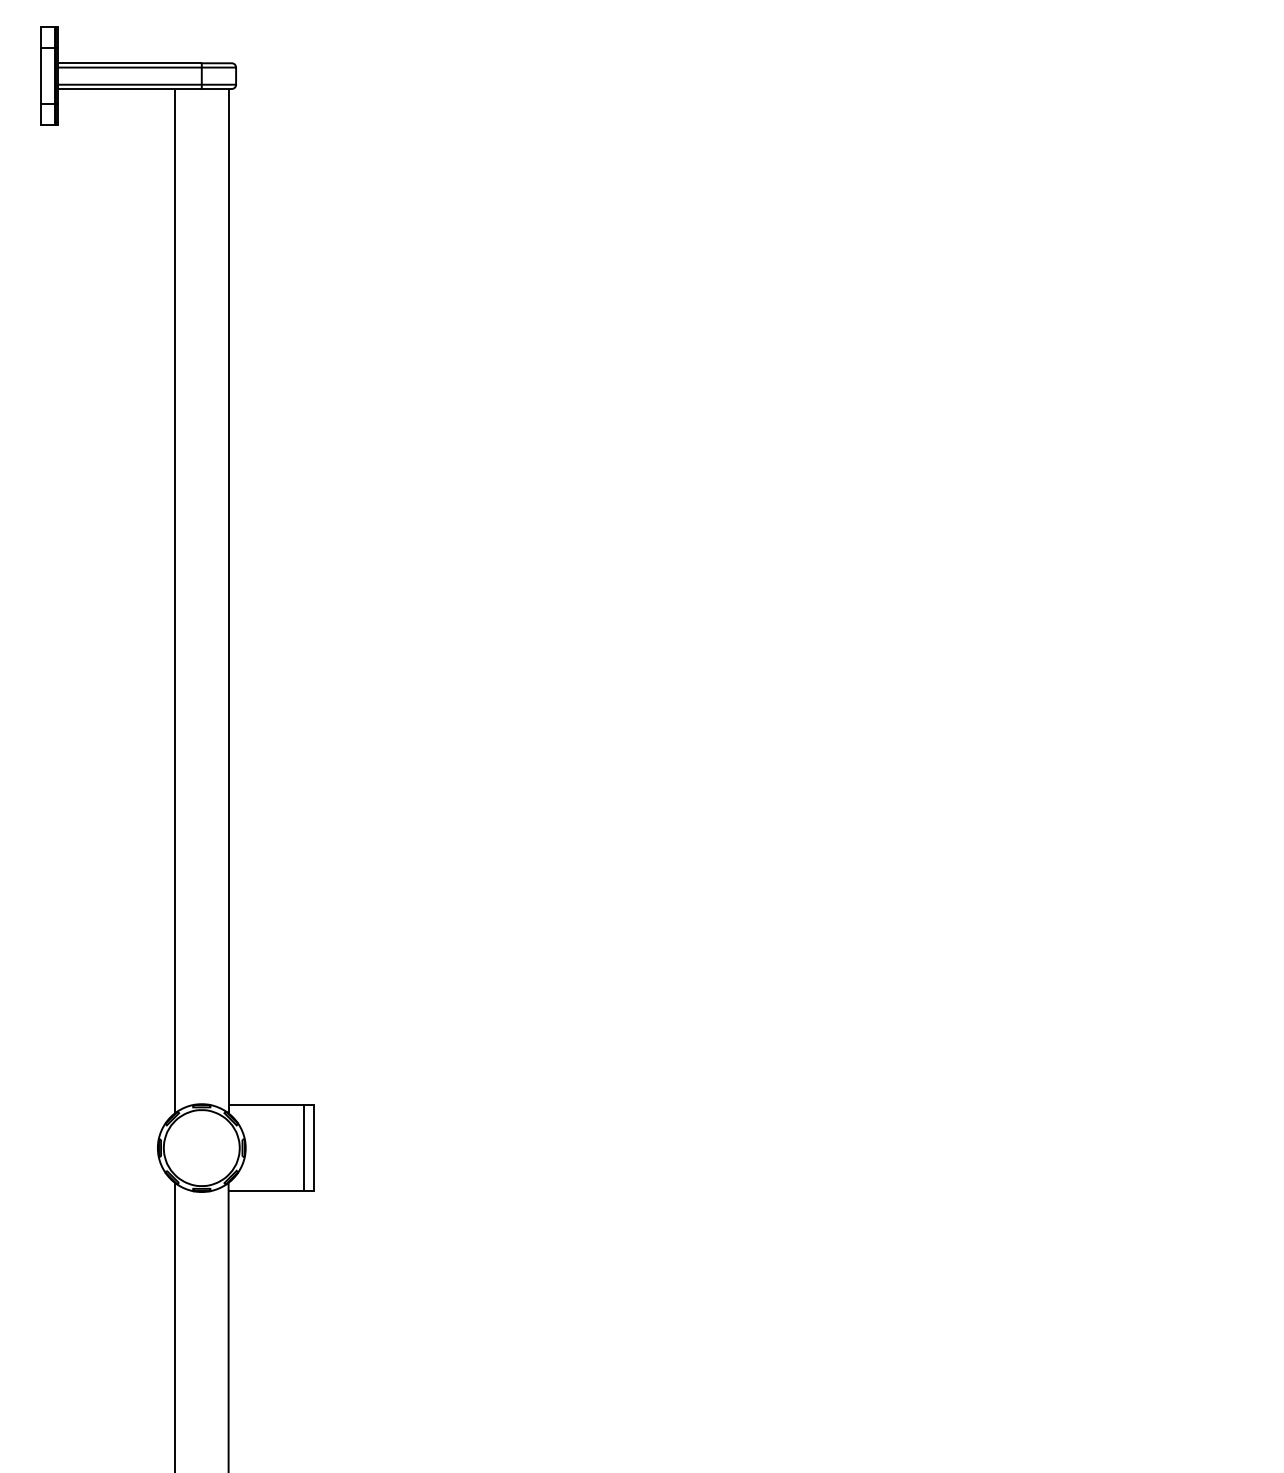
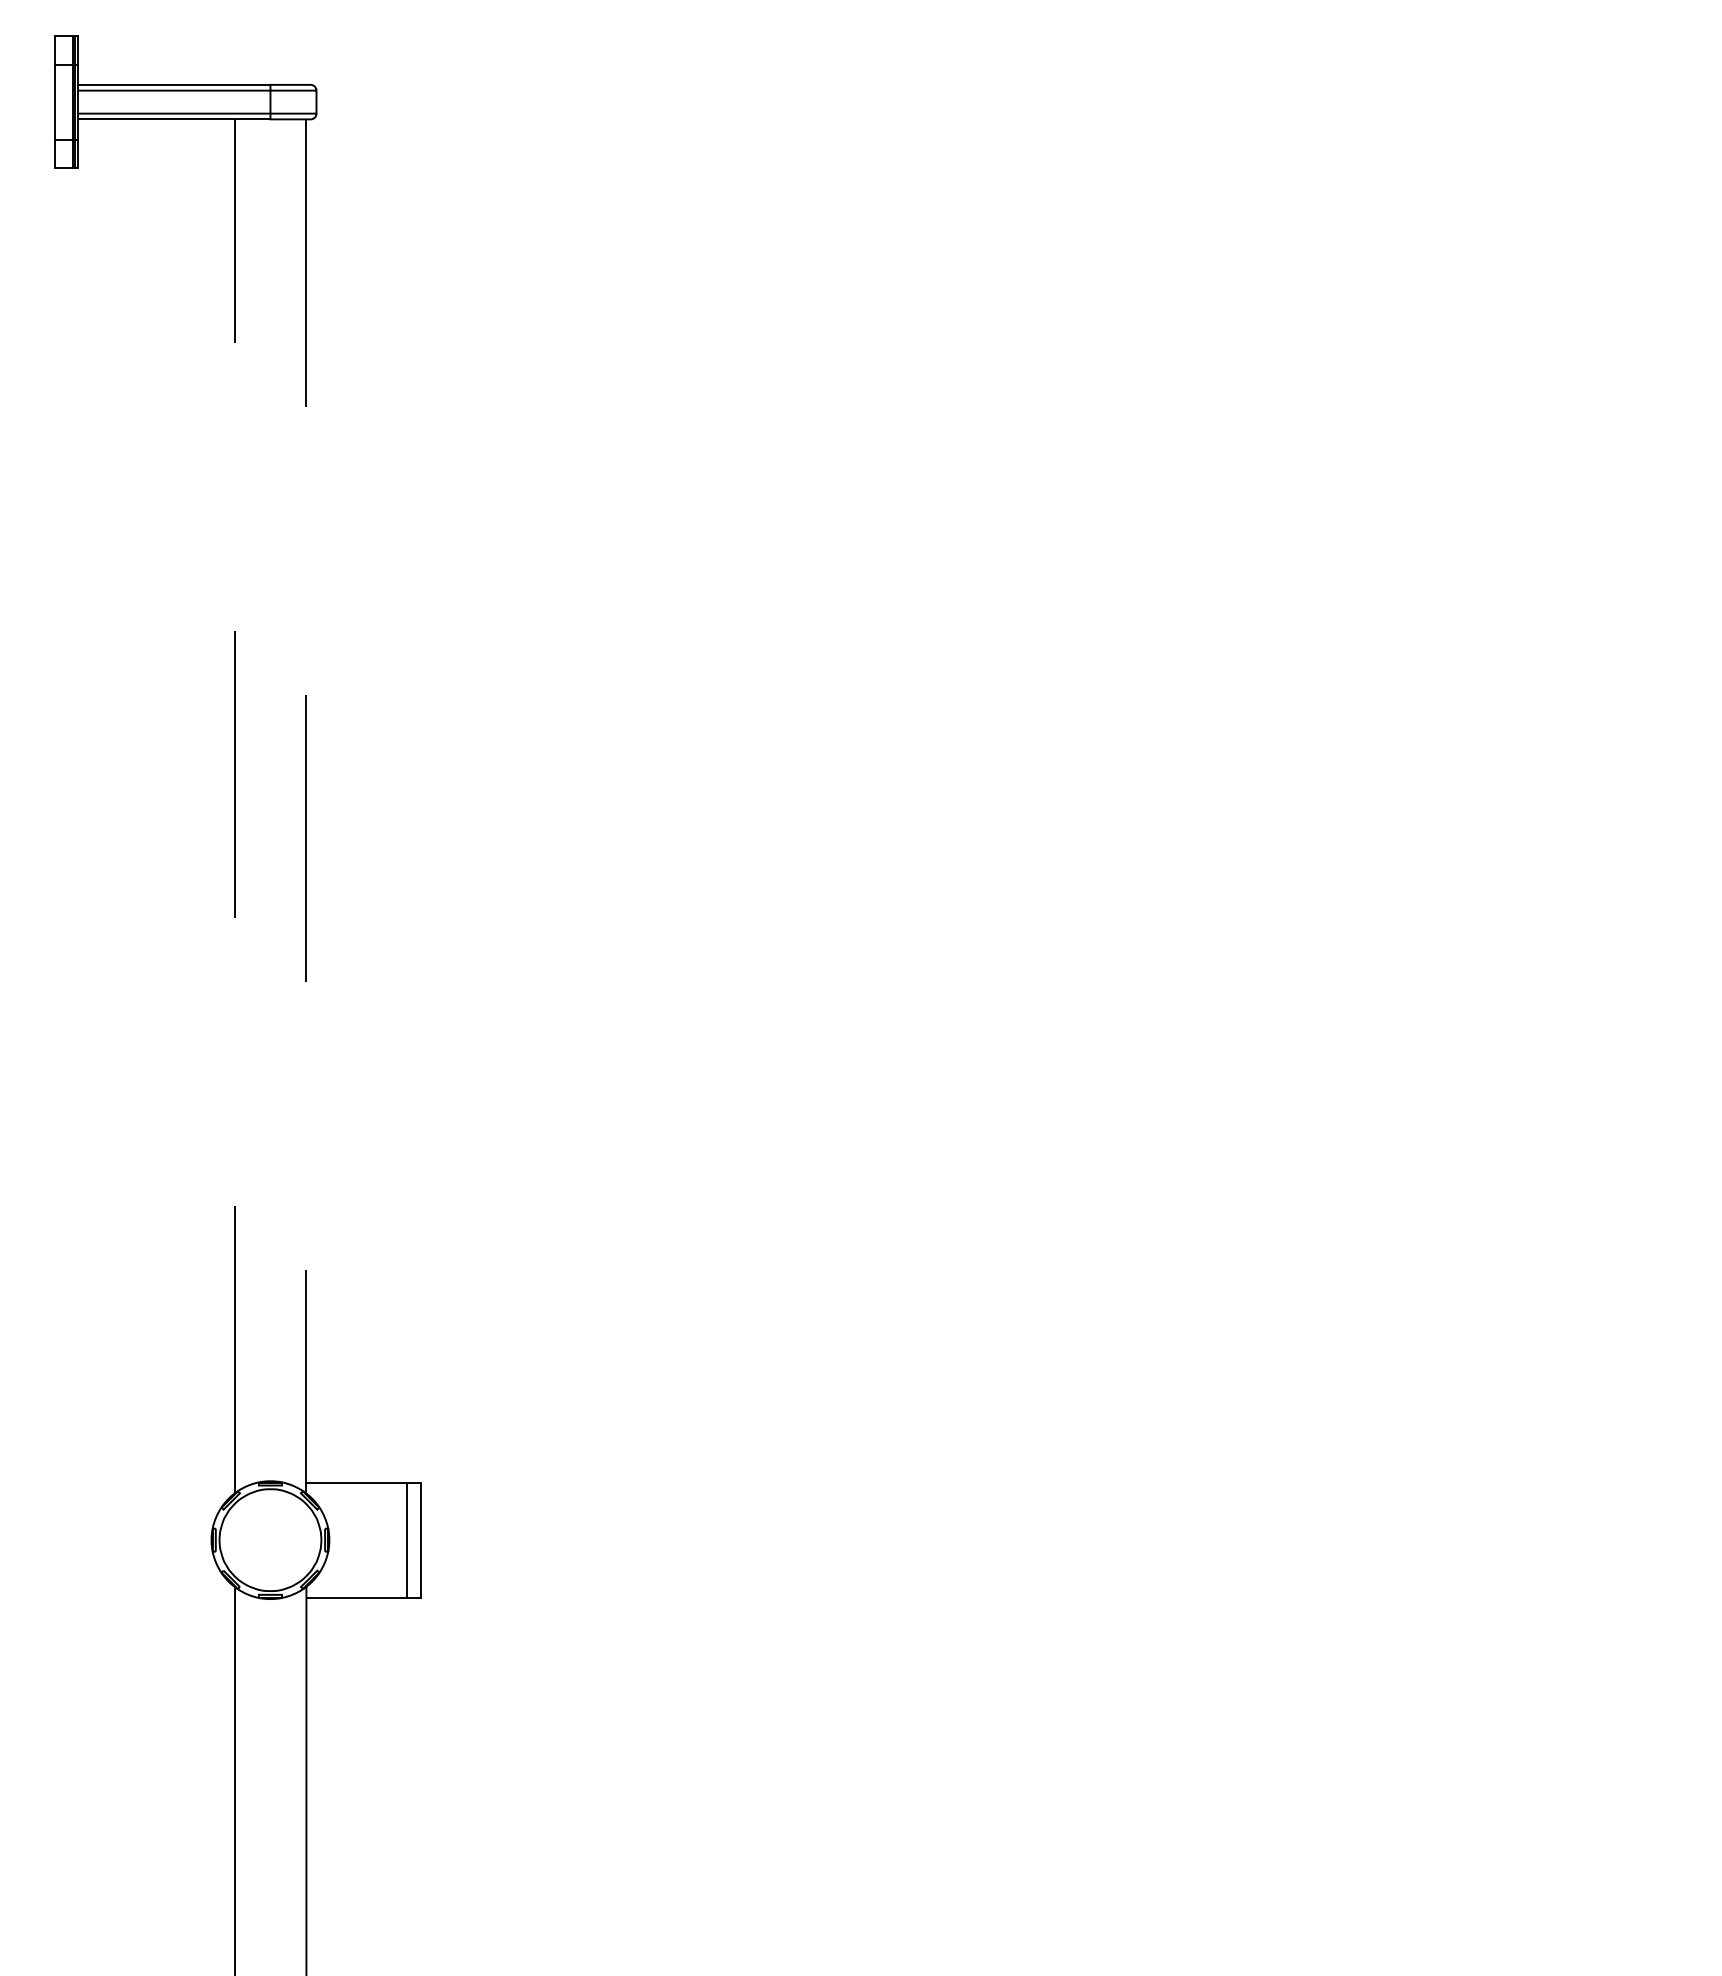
line: (175, 600) -> (235, 805), solid -> dashed
line: (228, 601) -> (306, 806), solid -> dashed

